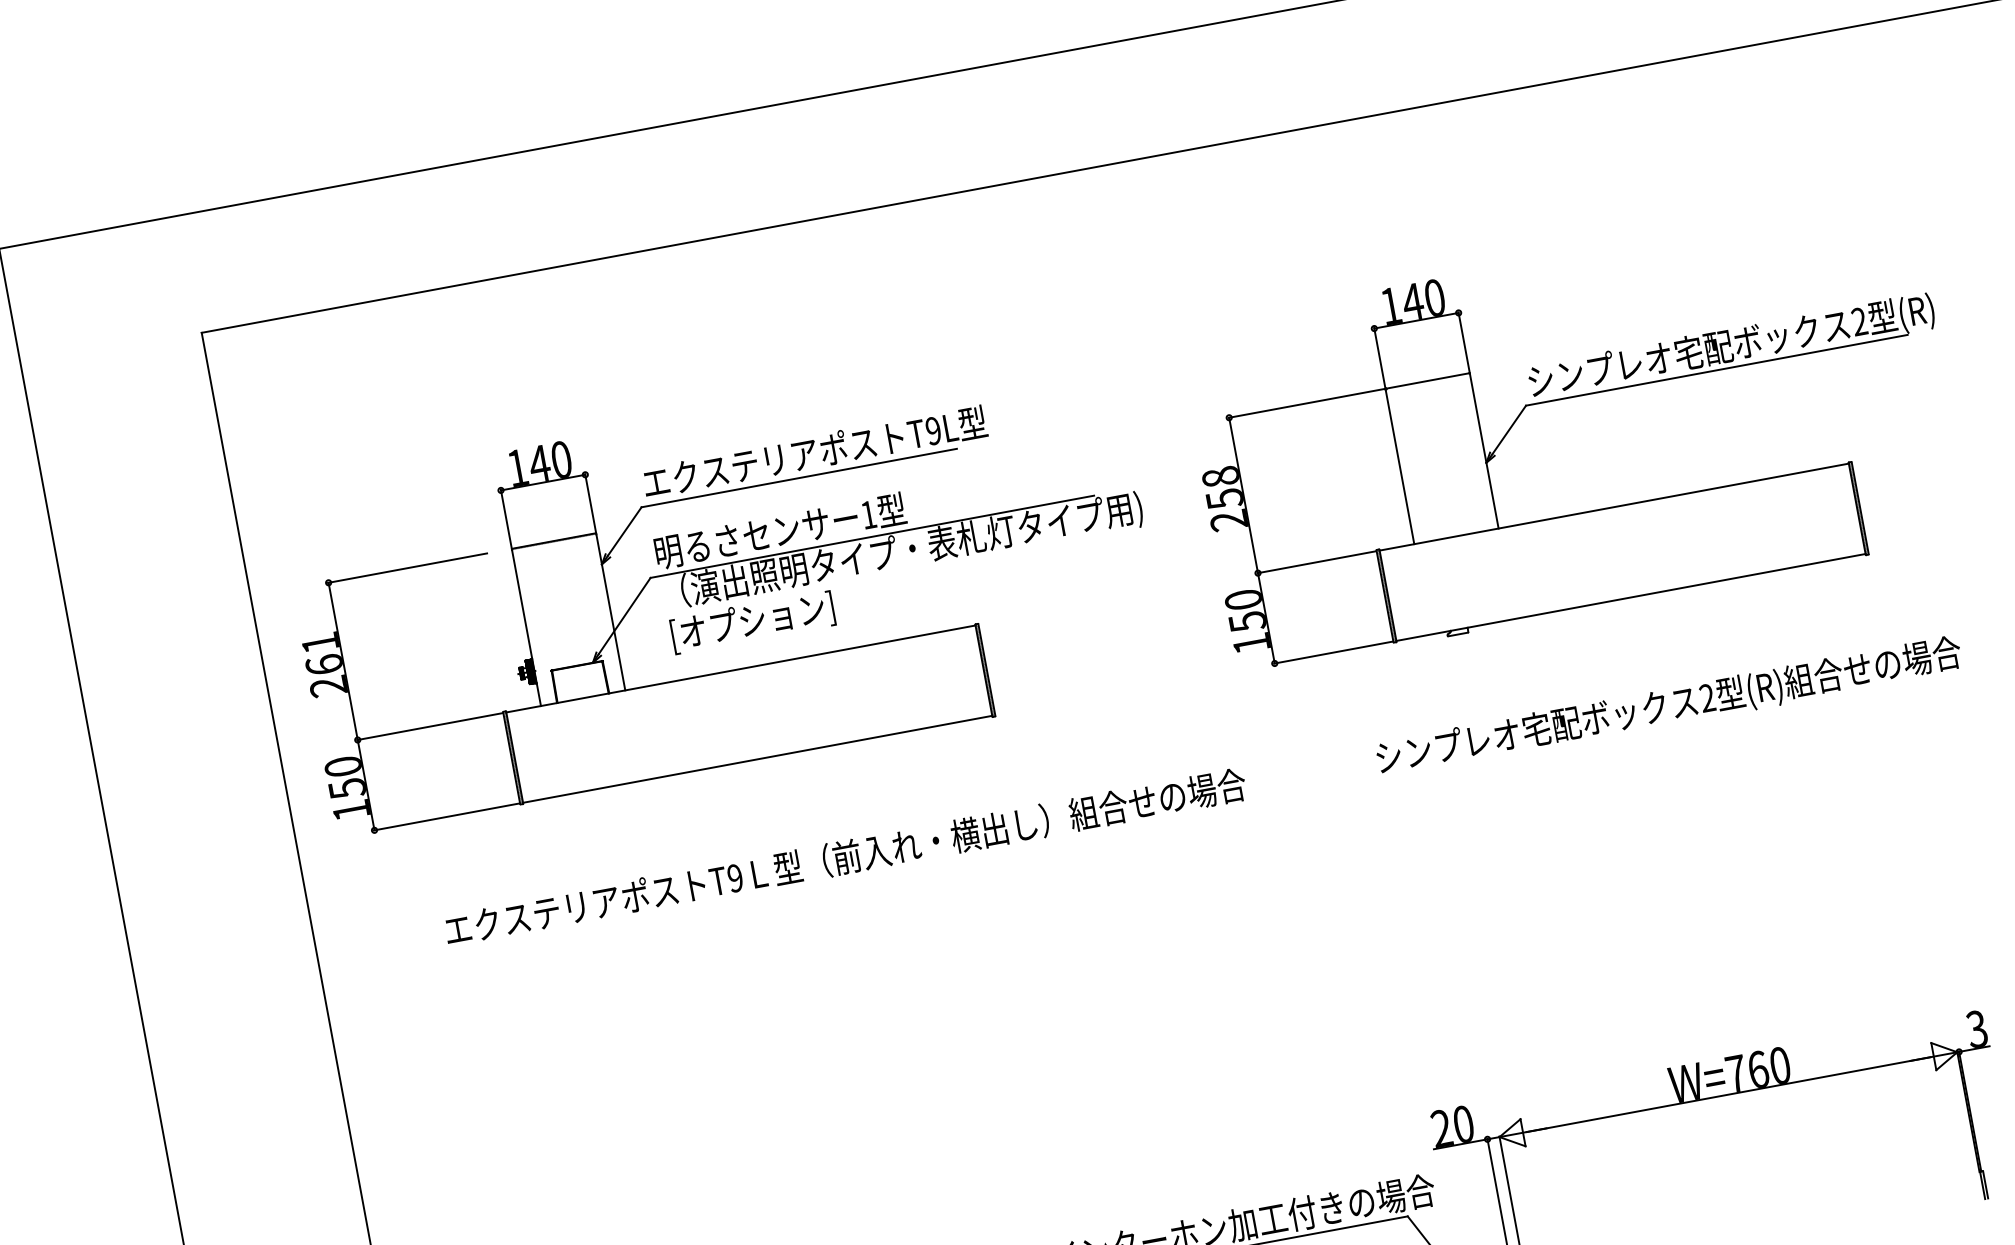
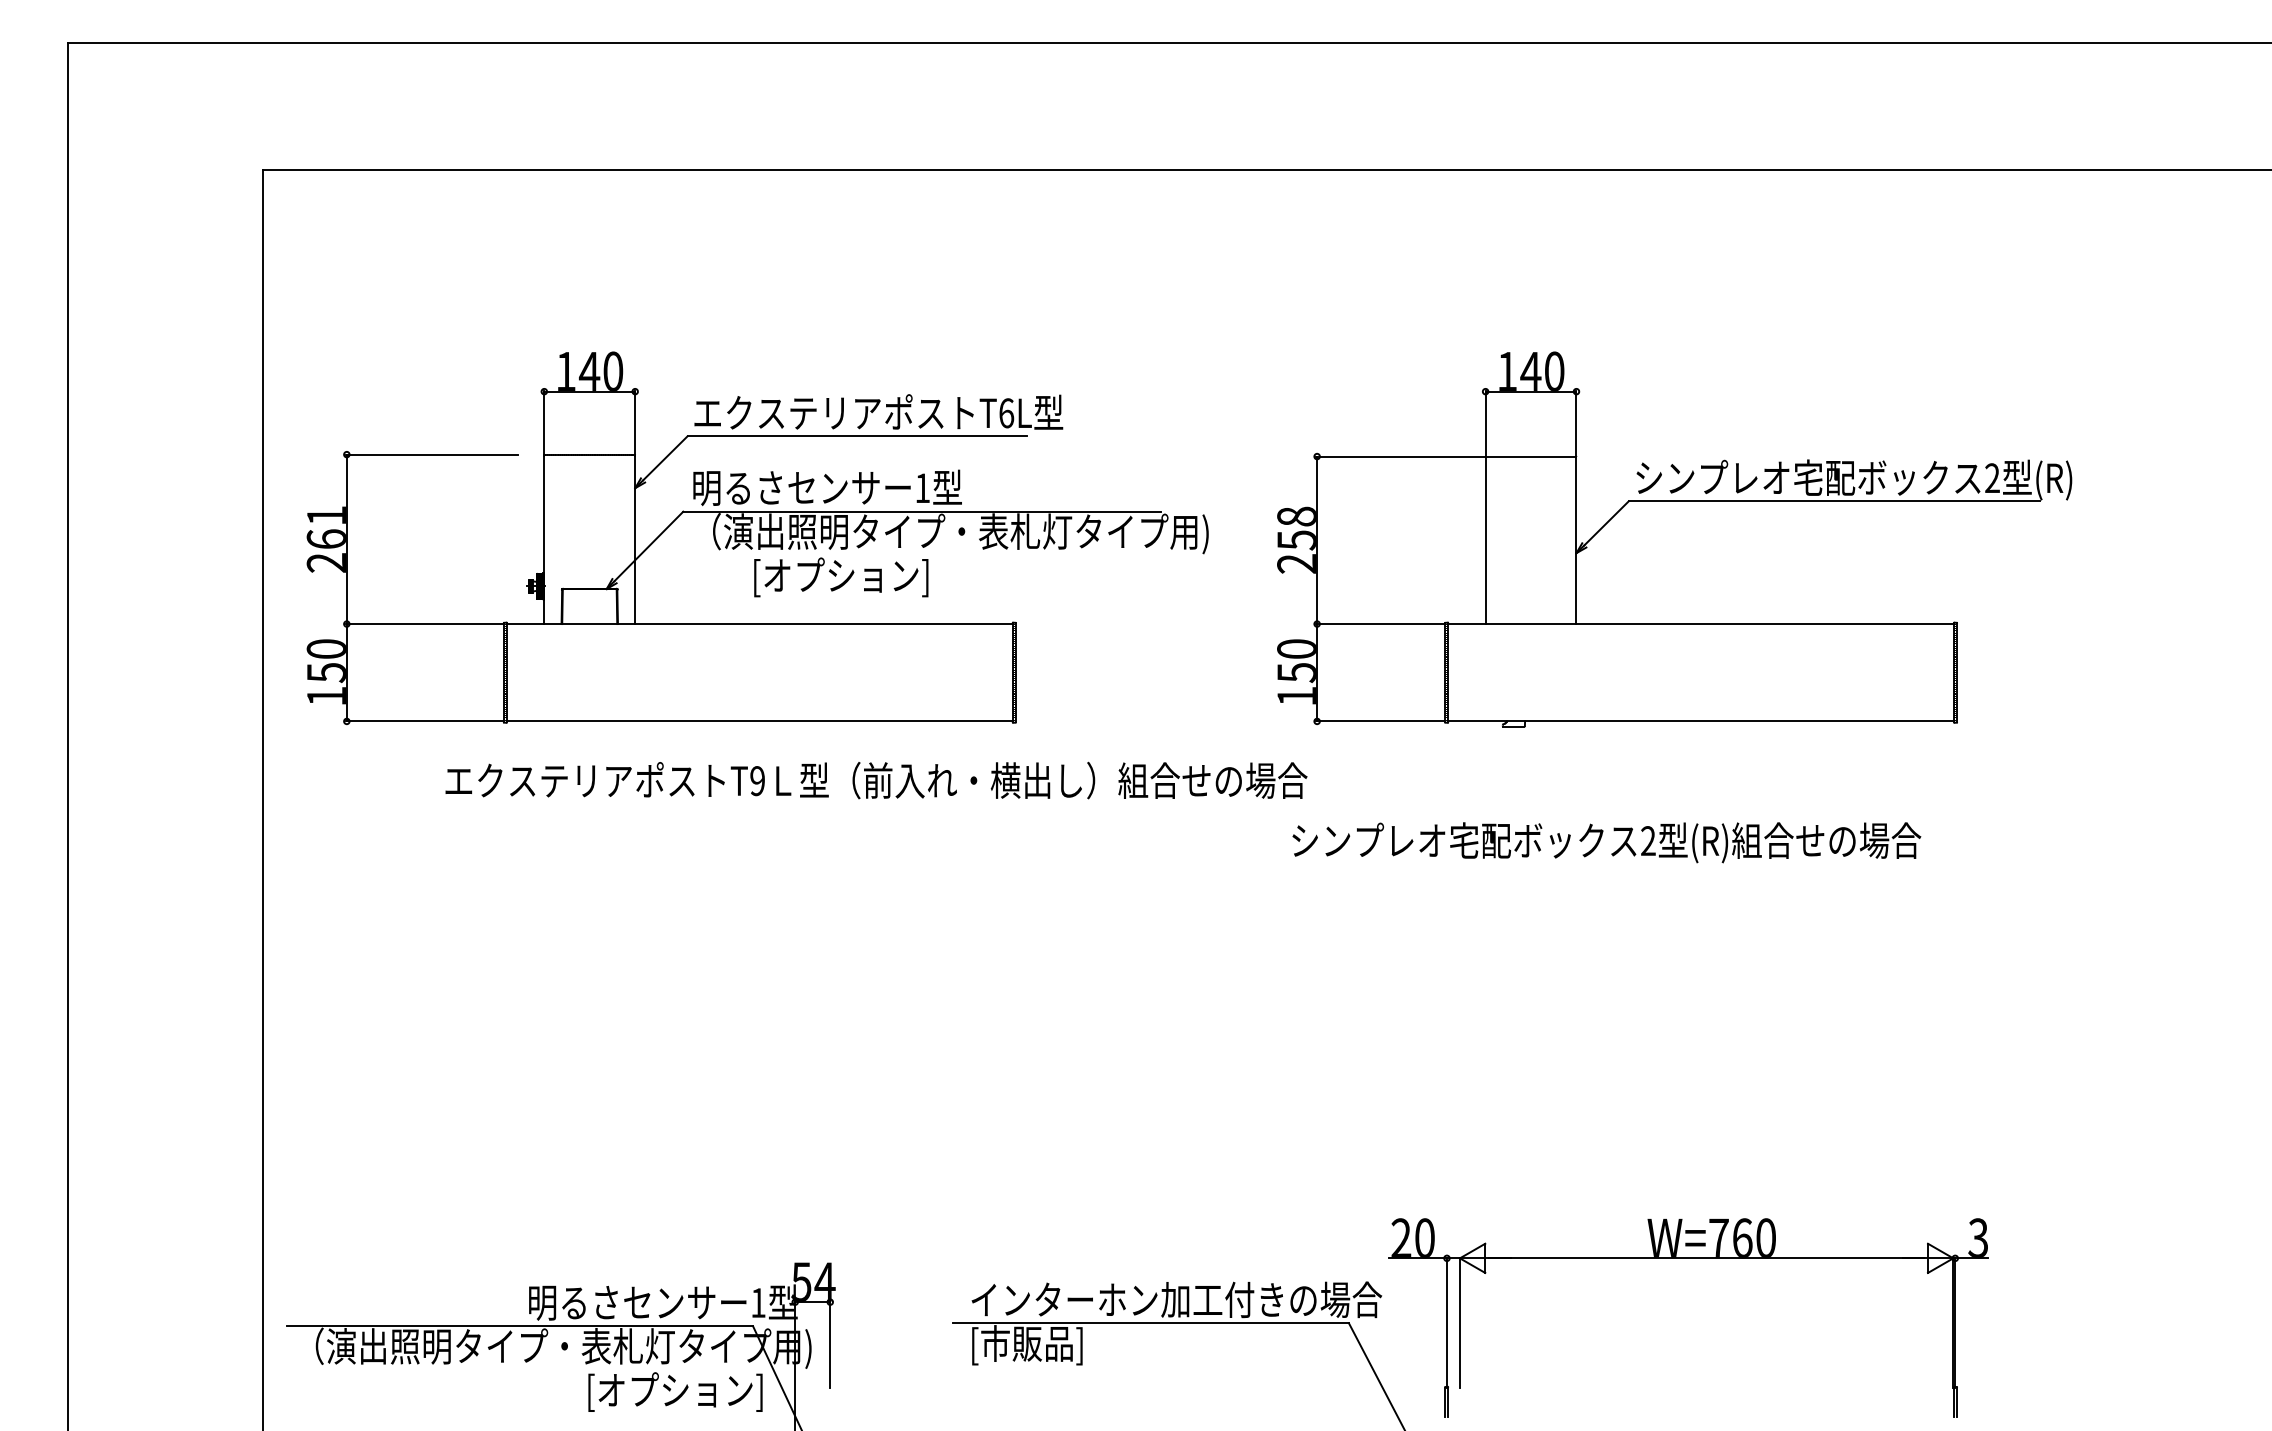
text: (933, 431) -> (1006, 413), T9L -> T6L
text: (753, 622) -> (841, 577), moved
text: (1668, 706) -> (1606, 842), moved
text: (845, 857) -> (876, 780), moved

